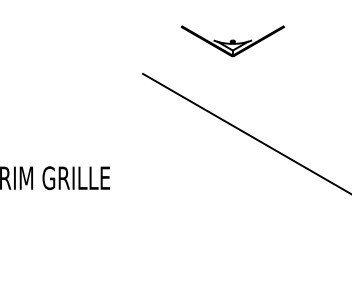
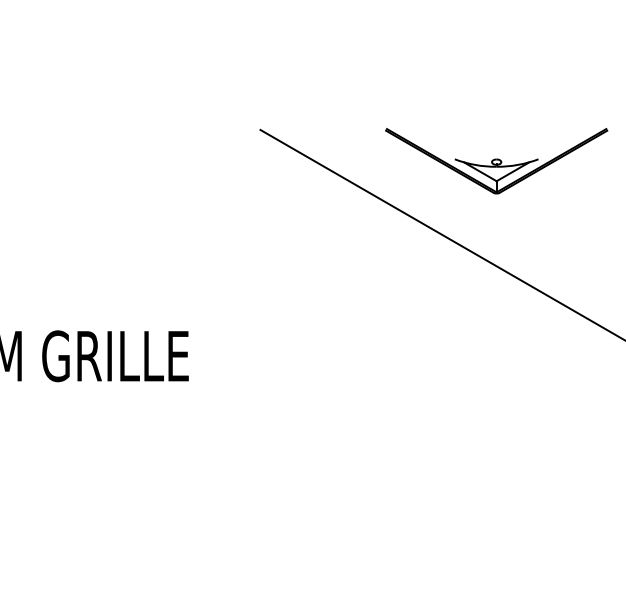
part: (232, 41) -> (495, 161), moved

